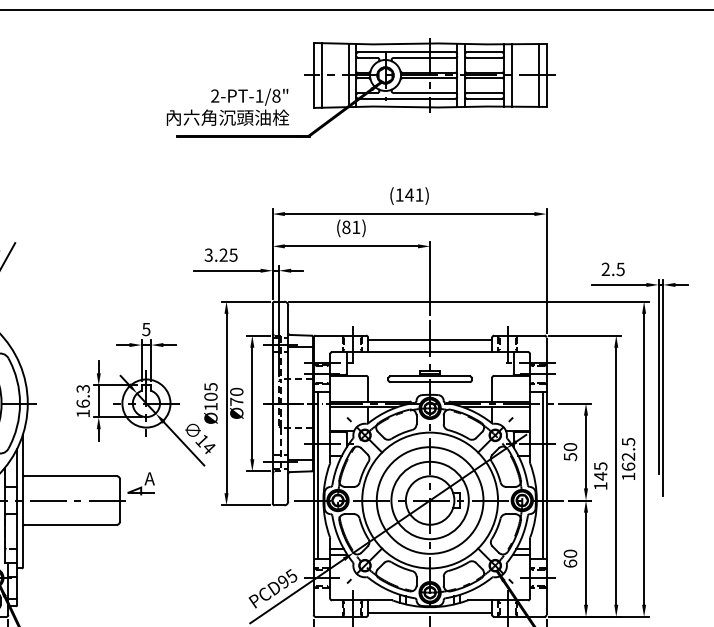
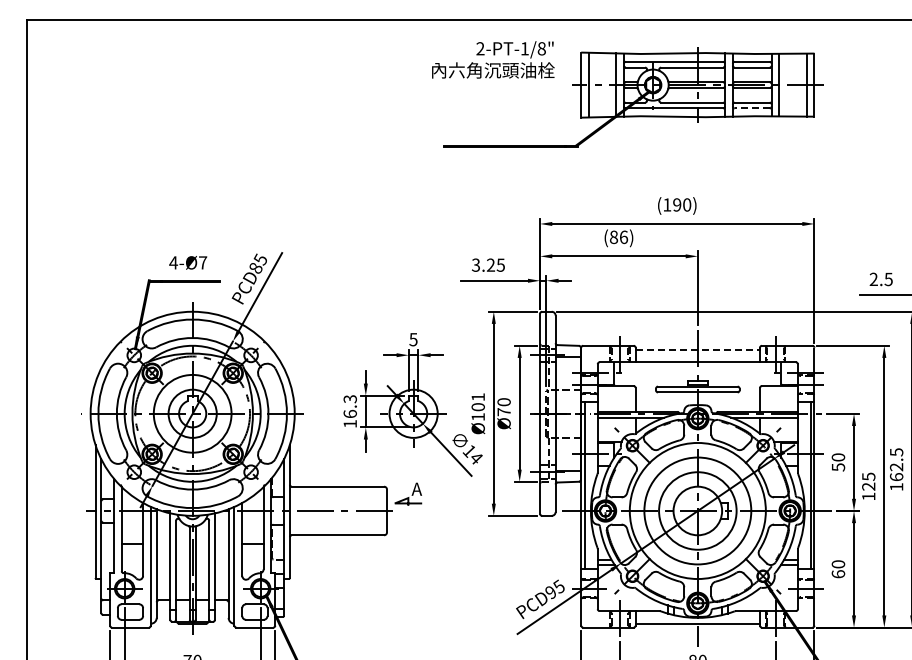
line: (483, 98) -> (751, 108), solid -> dashed
text: (228, 106) -> (493, 59), moved
text: (413, 194) -> (681, 204), (141) -> (190)
text: (356, 227) -> (624, 237), (81) -> (86)
line: (430, 339) -> (698, 349), solid -> dashed
text: (210, 387) -> (477, 397), Ø105 -> Ø101
text: (600, 476) -> (868, 486), 145 -> 125

